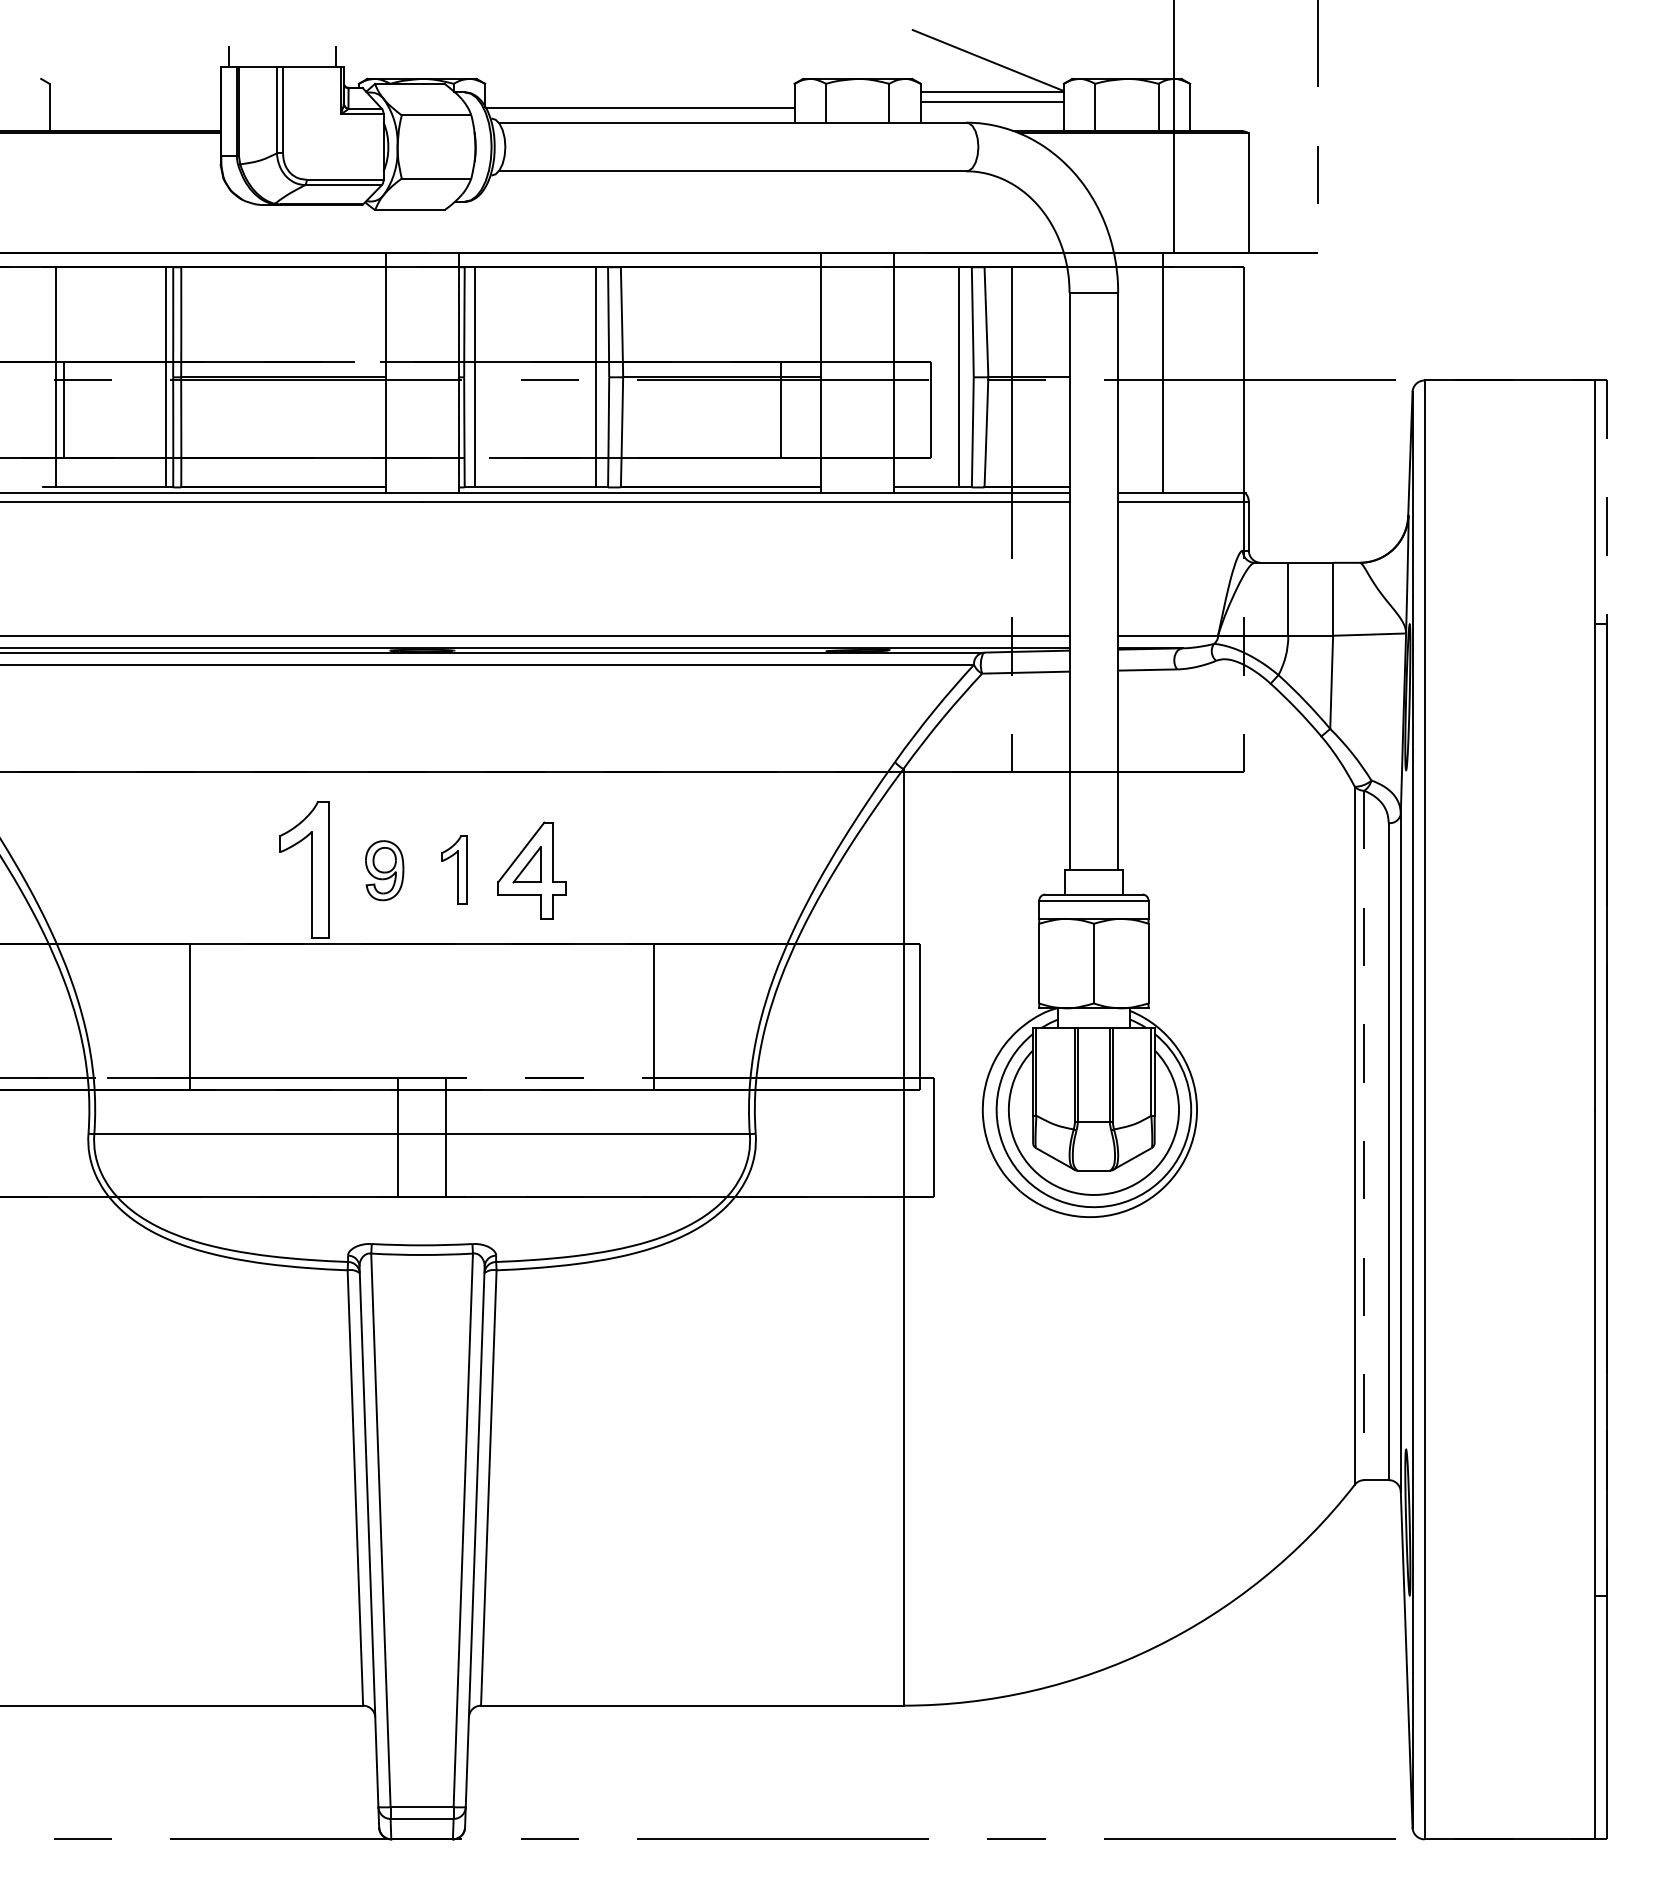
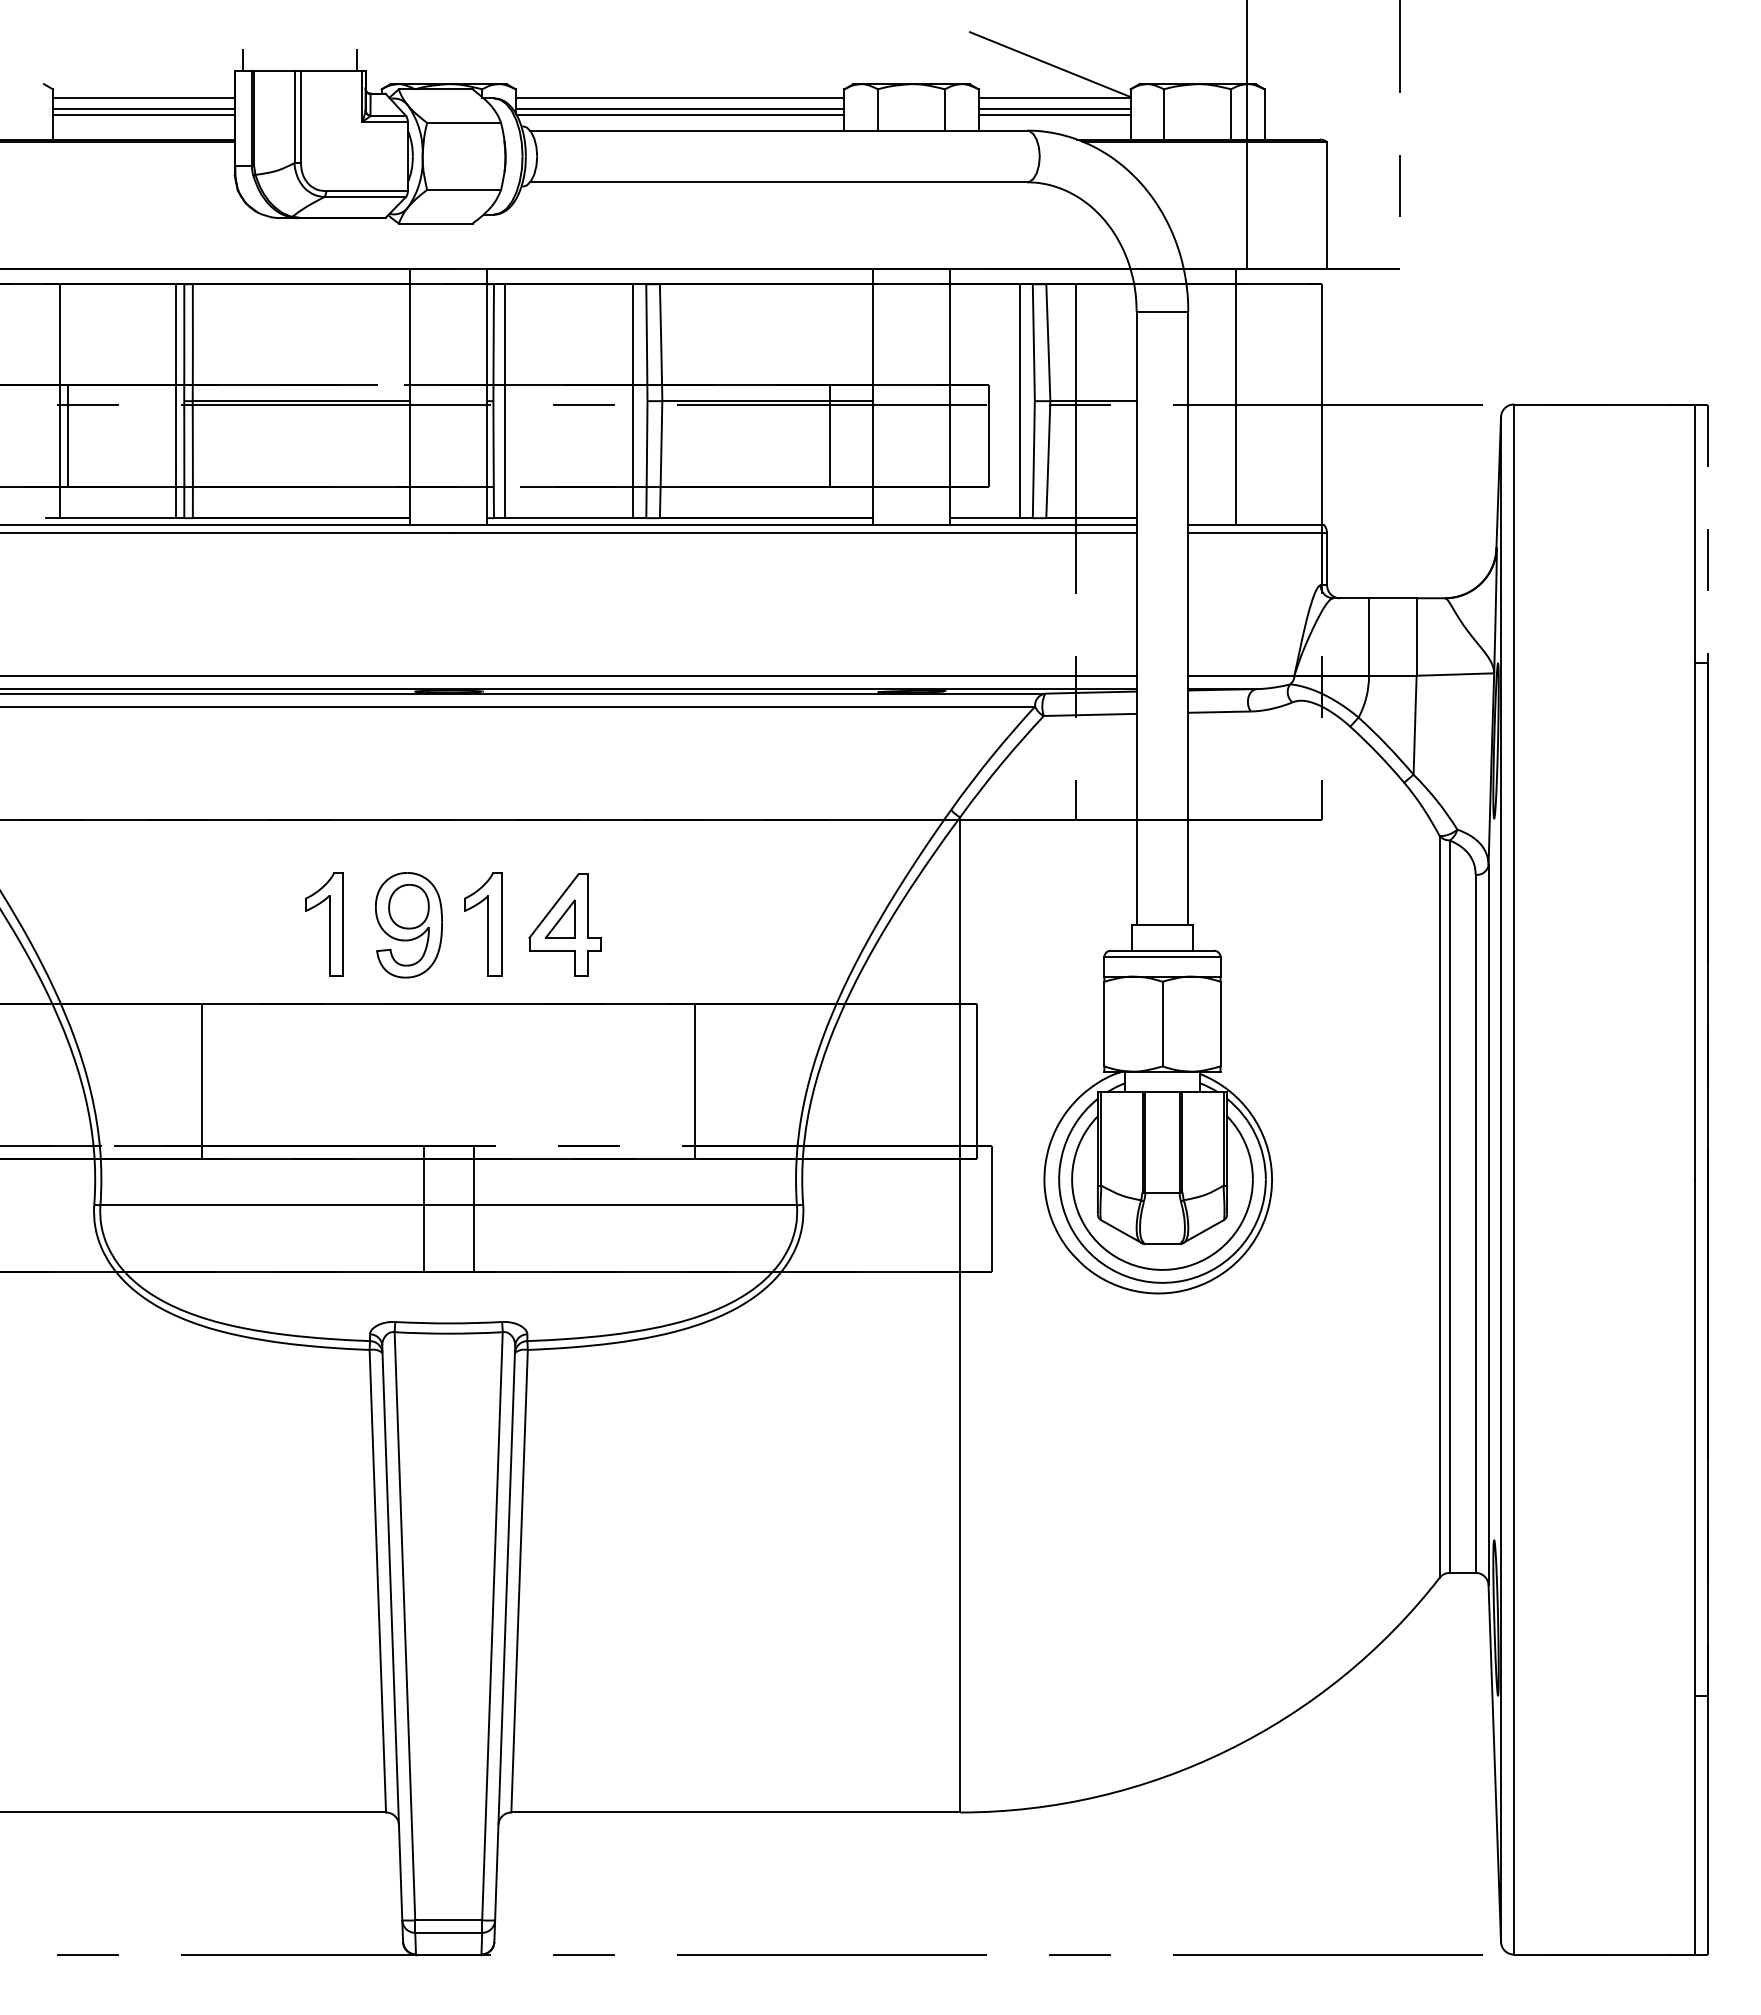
line: (134, 91) -> (143, 97), added
line: (639, 91) -> (679, 97), added
line: (134, 102) -> (143, 109), added
line: (639, 102) -> (679, 109), added
line: (134, 108) -> (143, 115), added
line: (992, 108) -> (1054, 115), added
part: (305, 869) -> (324, 924), size x0.71
part: (454, 869) -> (483, 924), size x1.43
part: (384, 870) -> (408, 925), size x1.67
line: (1364, 1136) -> (1449, 1207), dashed -> solid

